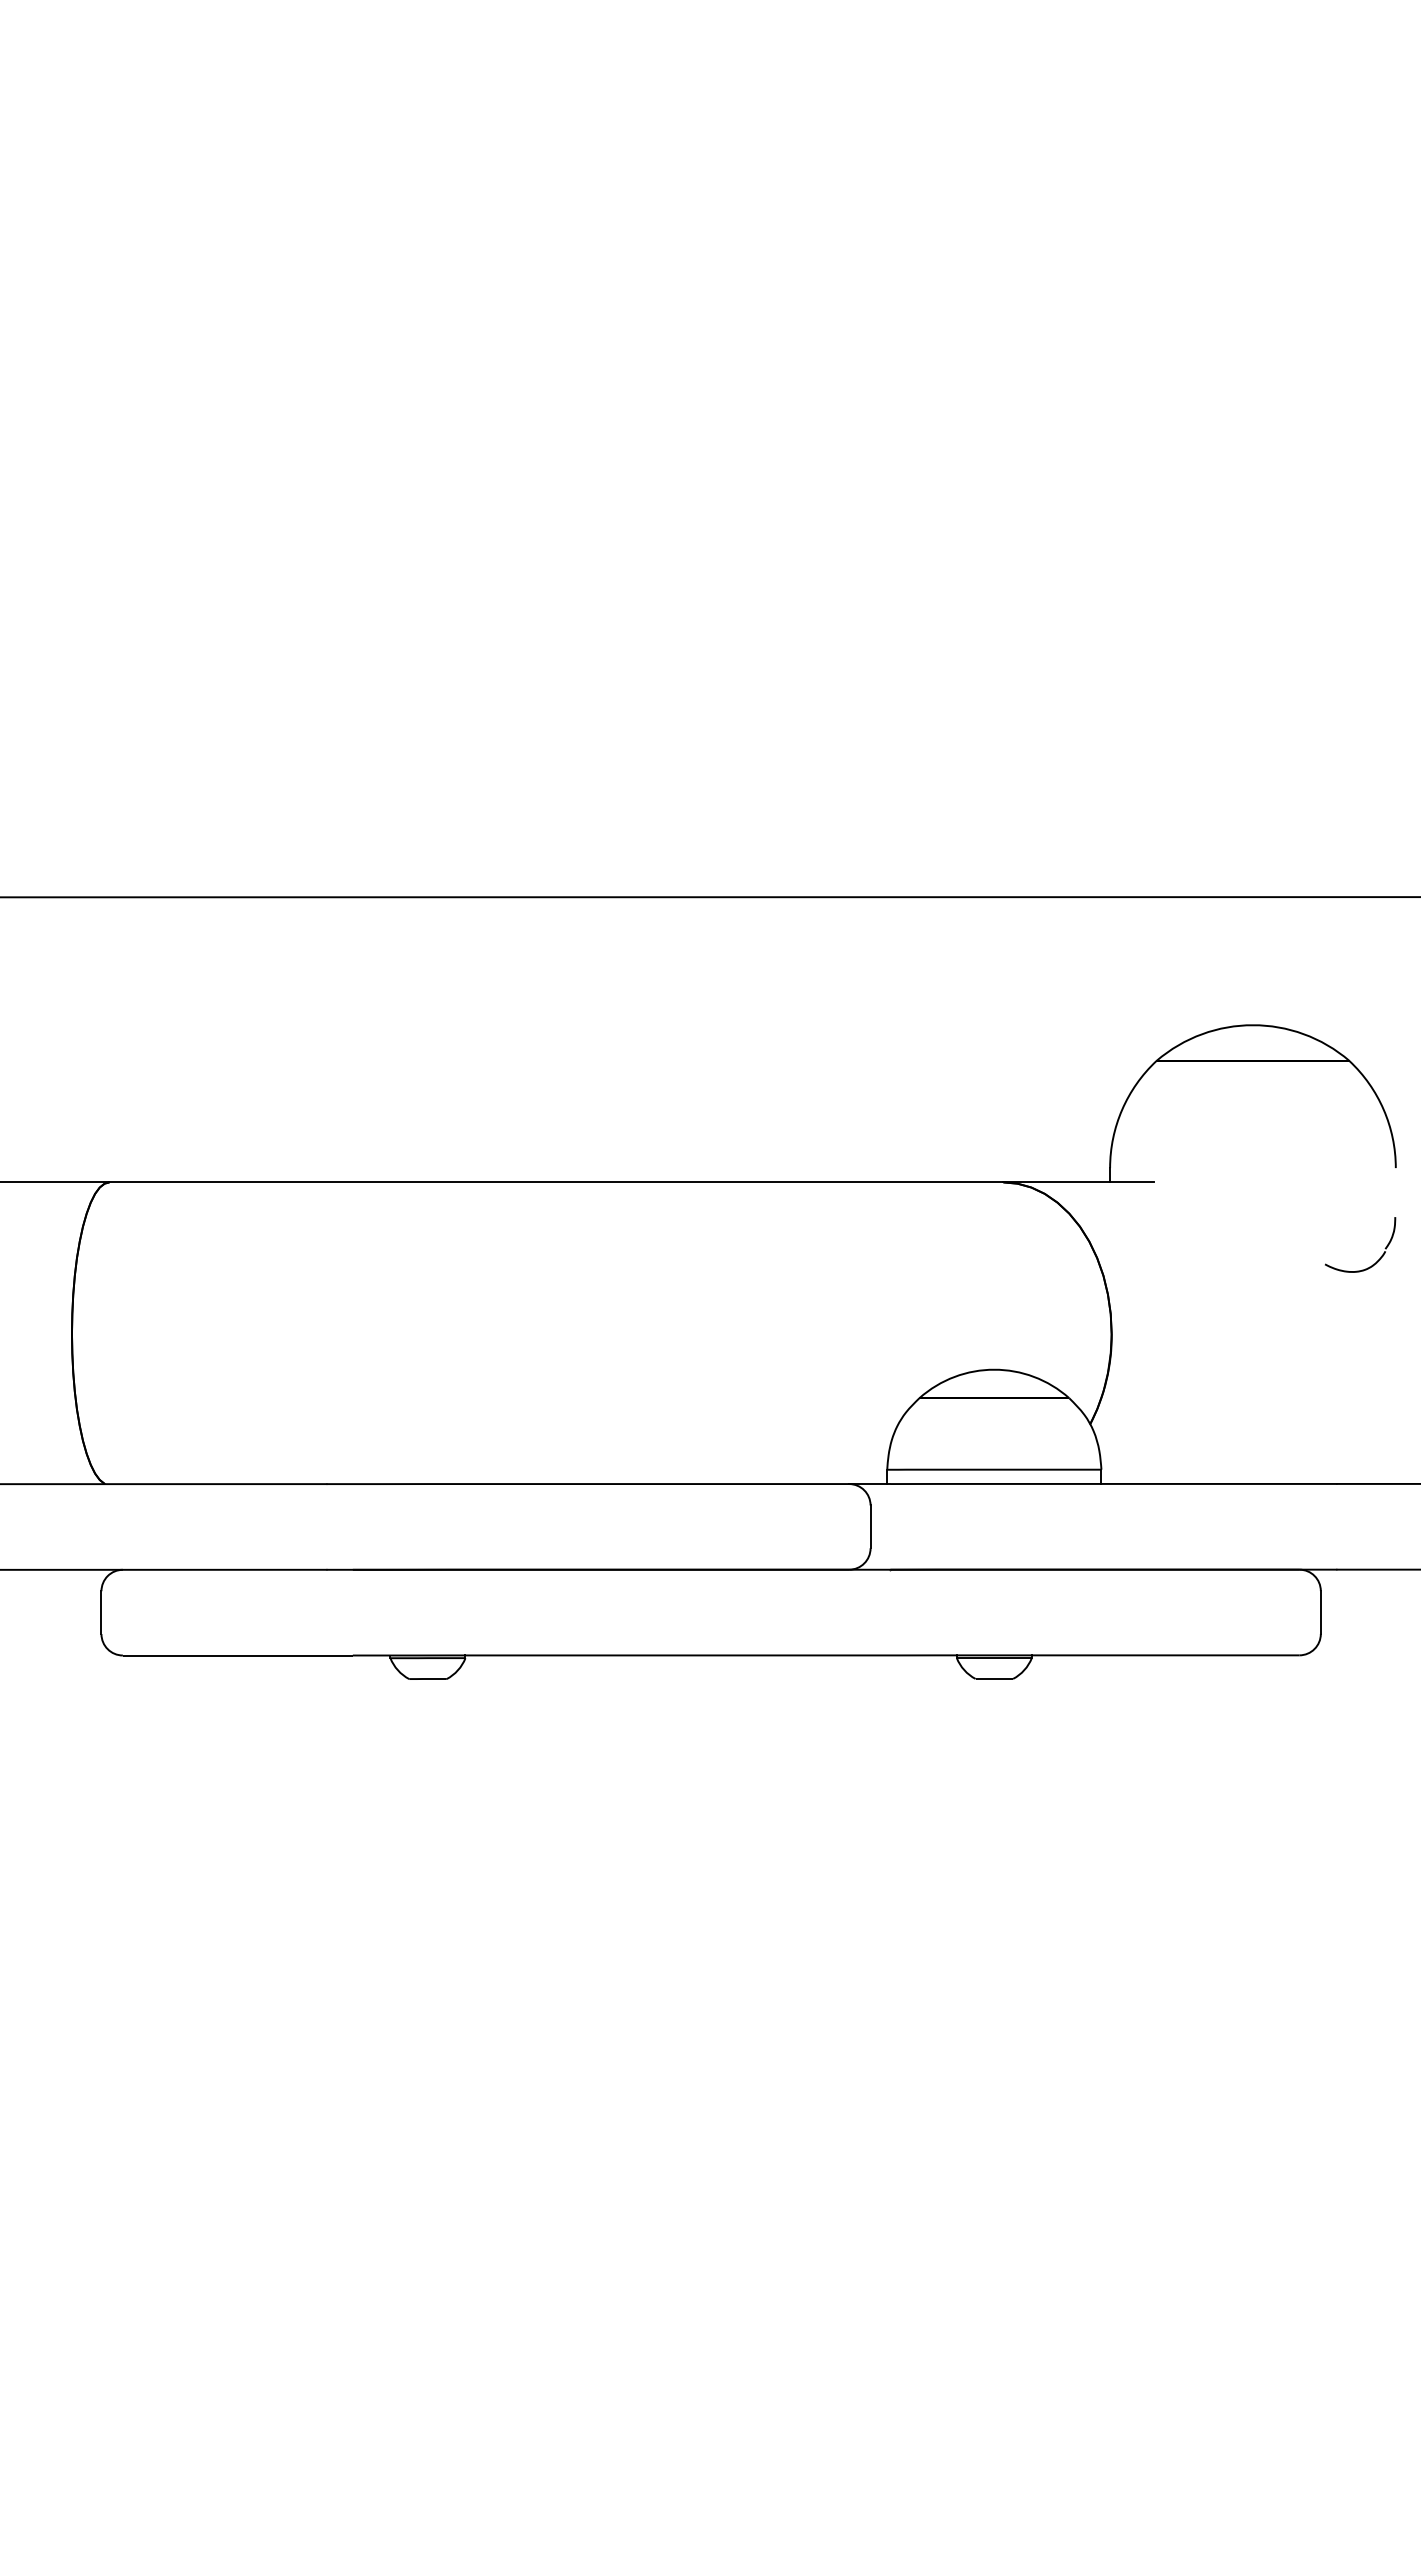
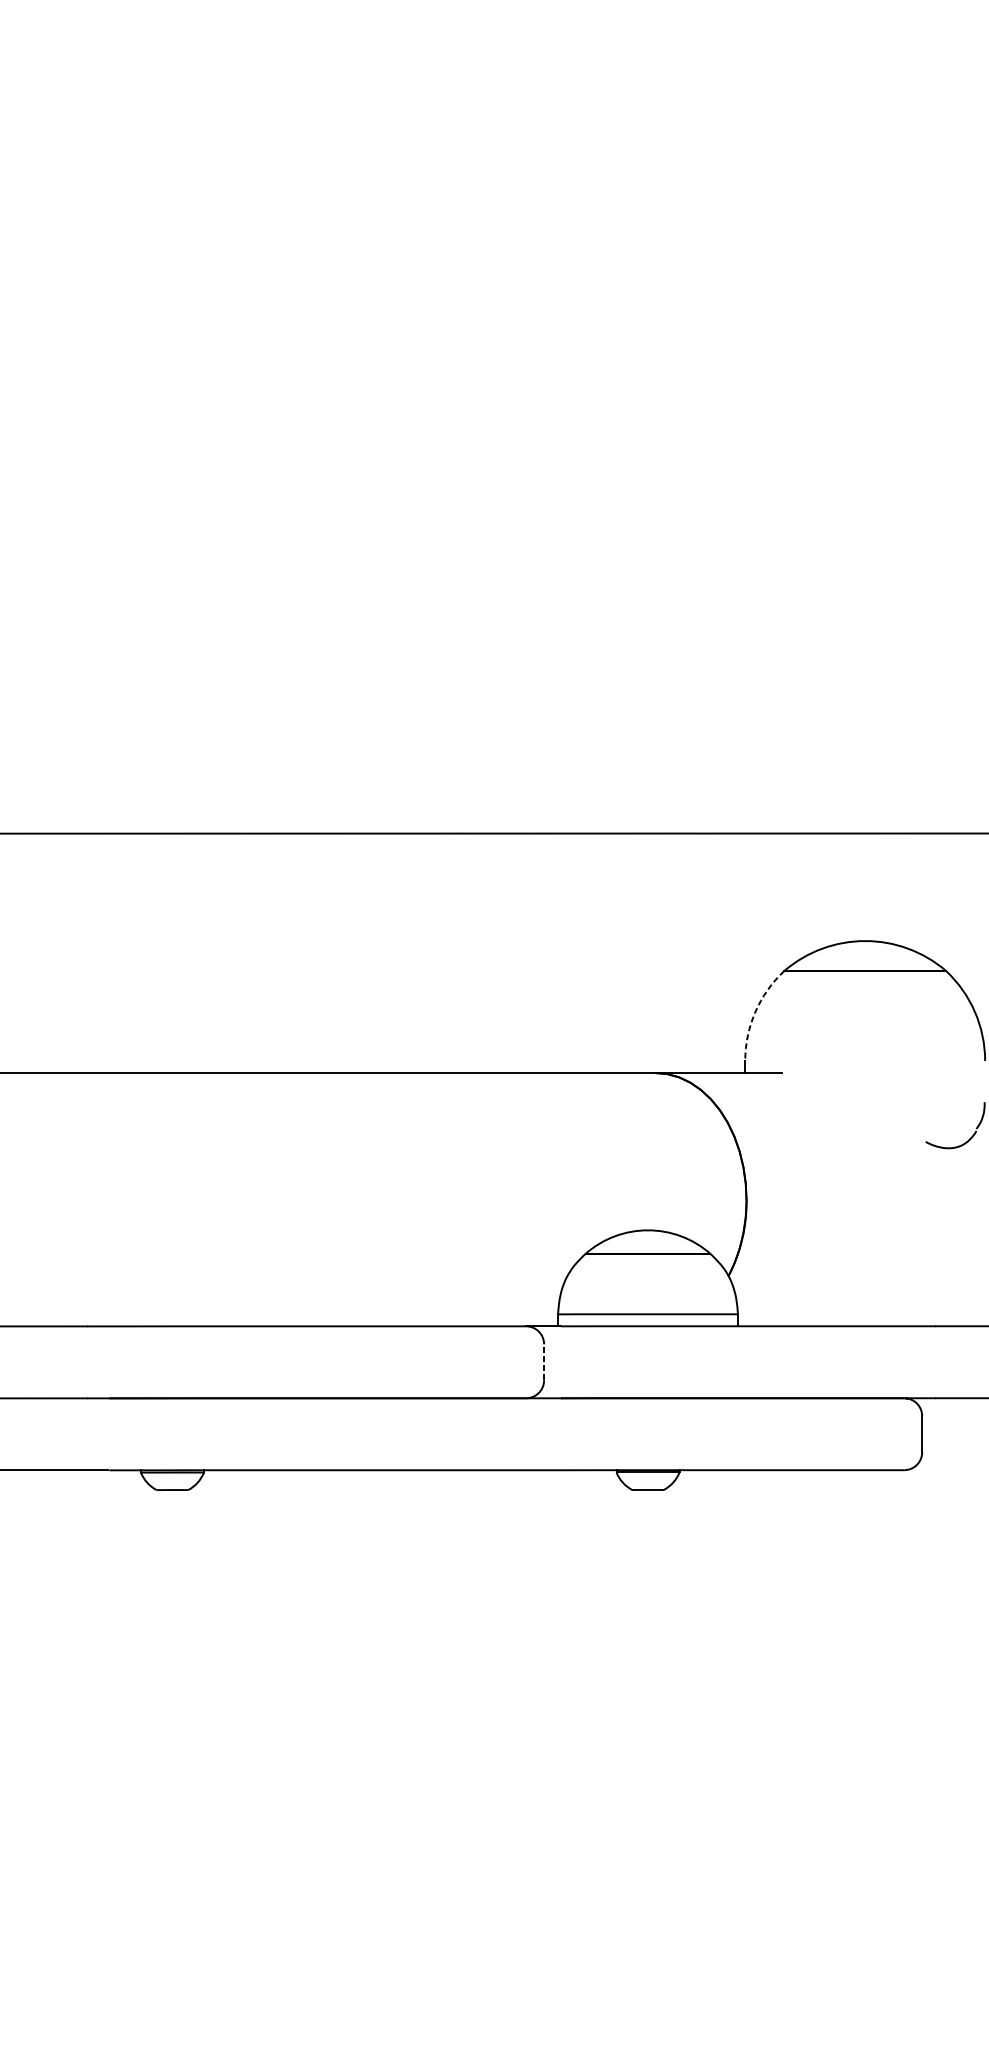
arc: (1122, 1109) -> (755, 1011), solid -> dashed
line: (870, 1526) -> (544, 1361), solid -> dashed

